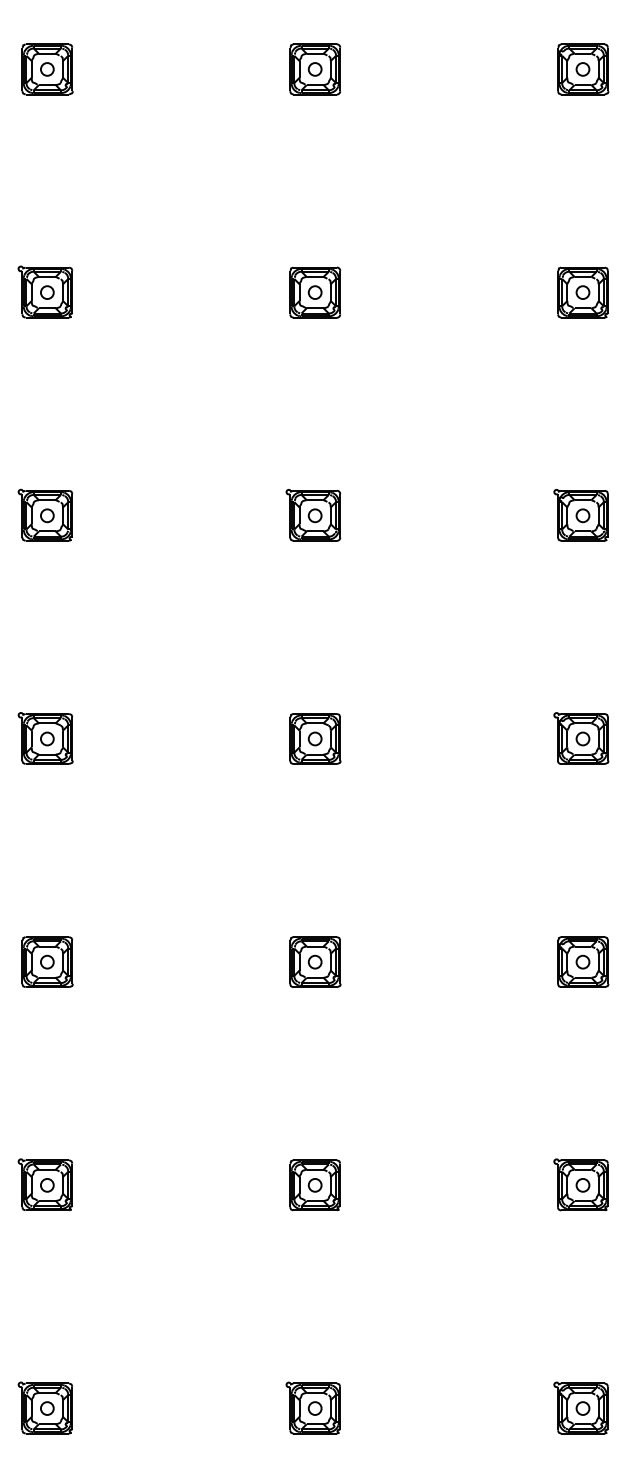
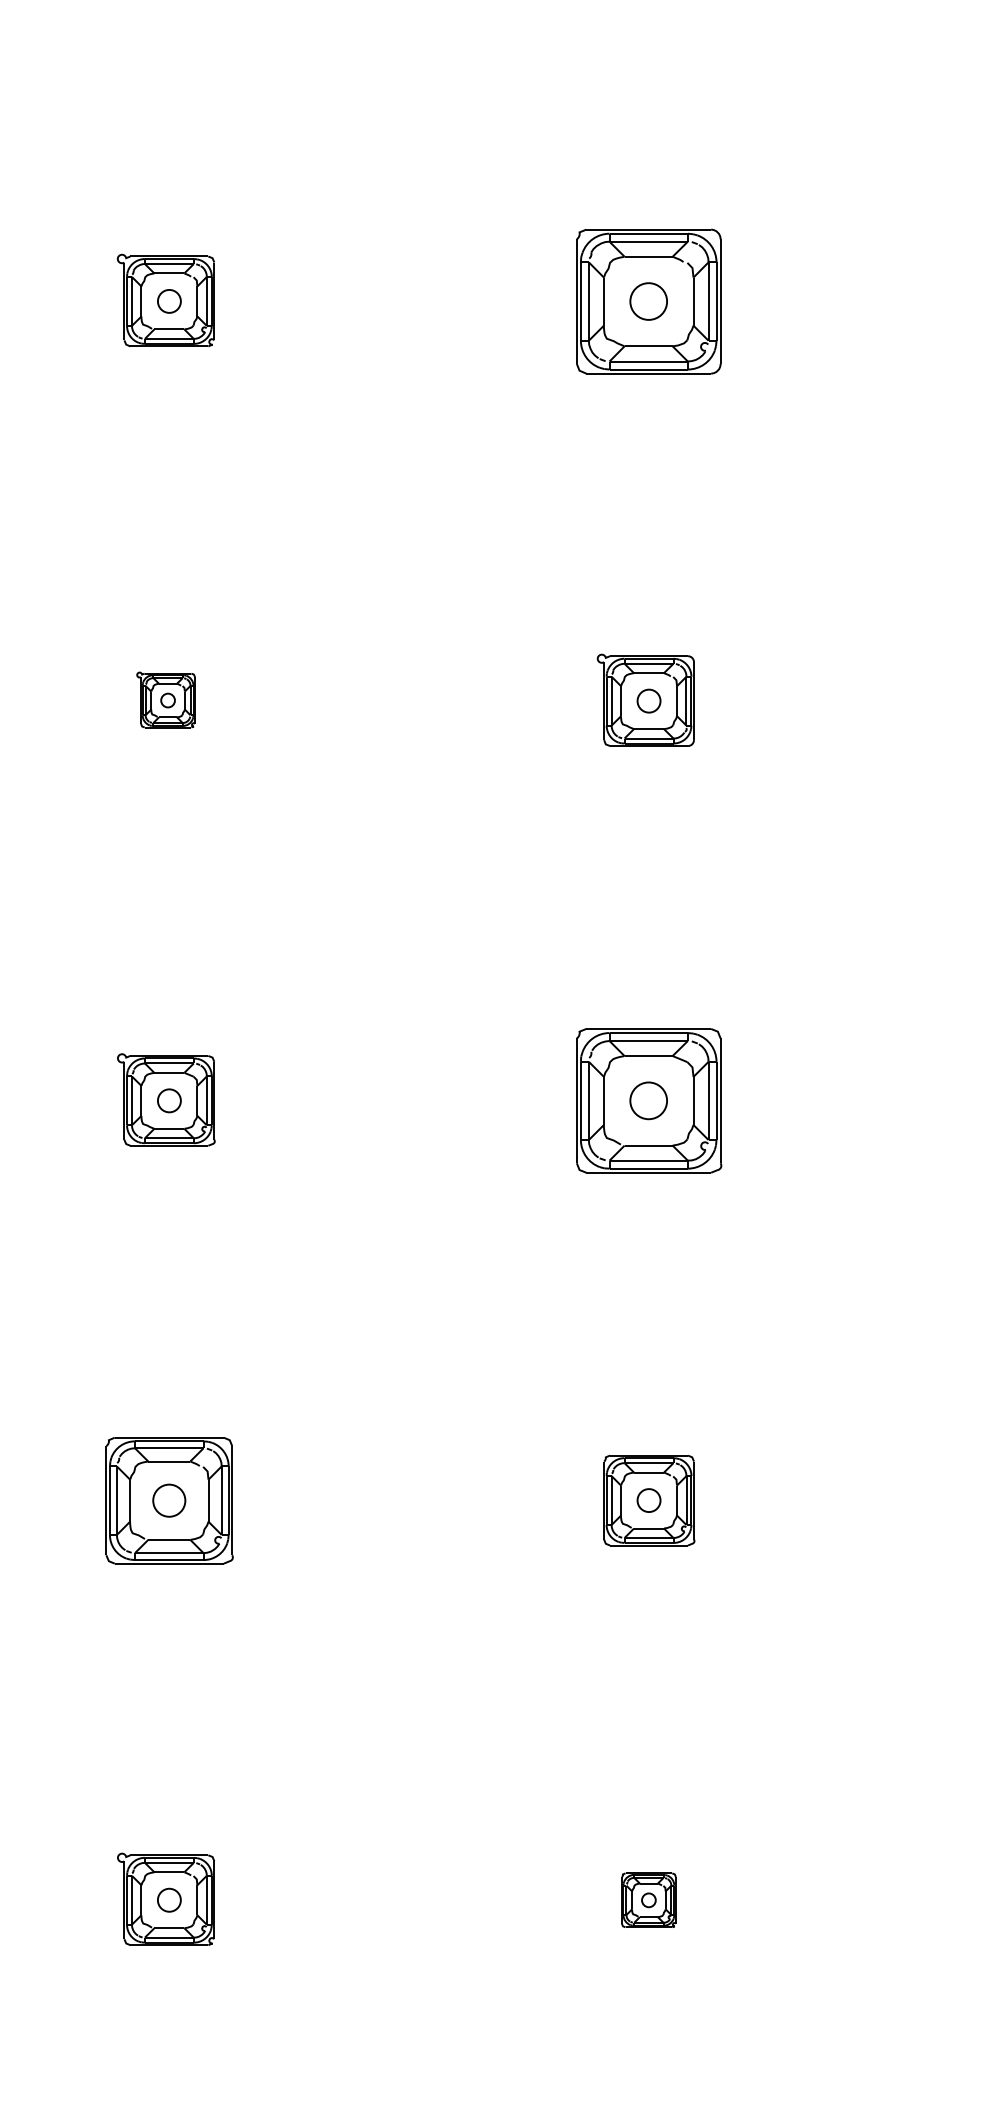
part: (315, 292) -> (649, 301), size x1.6
part: (45, 514) -> (166, 698), size x0.6
part: (315, 738) -> (649, 1099), size x1.6
part: (47, 961) -> (169, 1499), size x1.4
part: (314, 1185) -> (647, 1900), size x0.6

